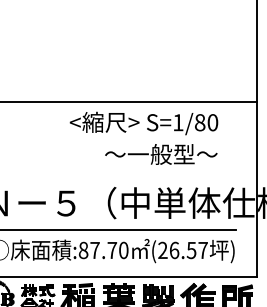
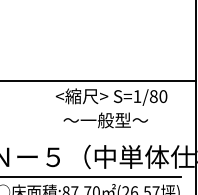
text: (161, 154) -> (105, 120), moved

